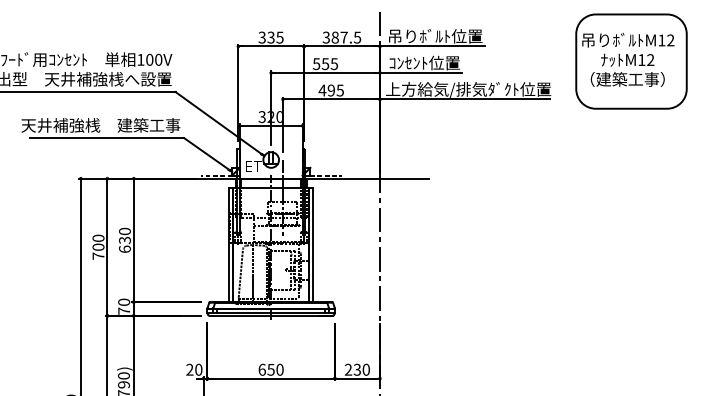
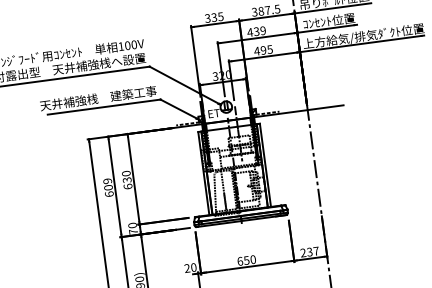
text: (324, 64) -> (255, 32), 555 -> 439
text: (98, 246) -> (108, 187), 700 -> 609
text: (365, 369) -> (315, 251), 230 -> 237

